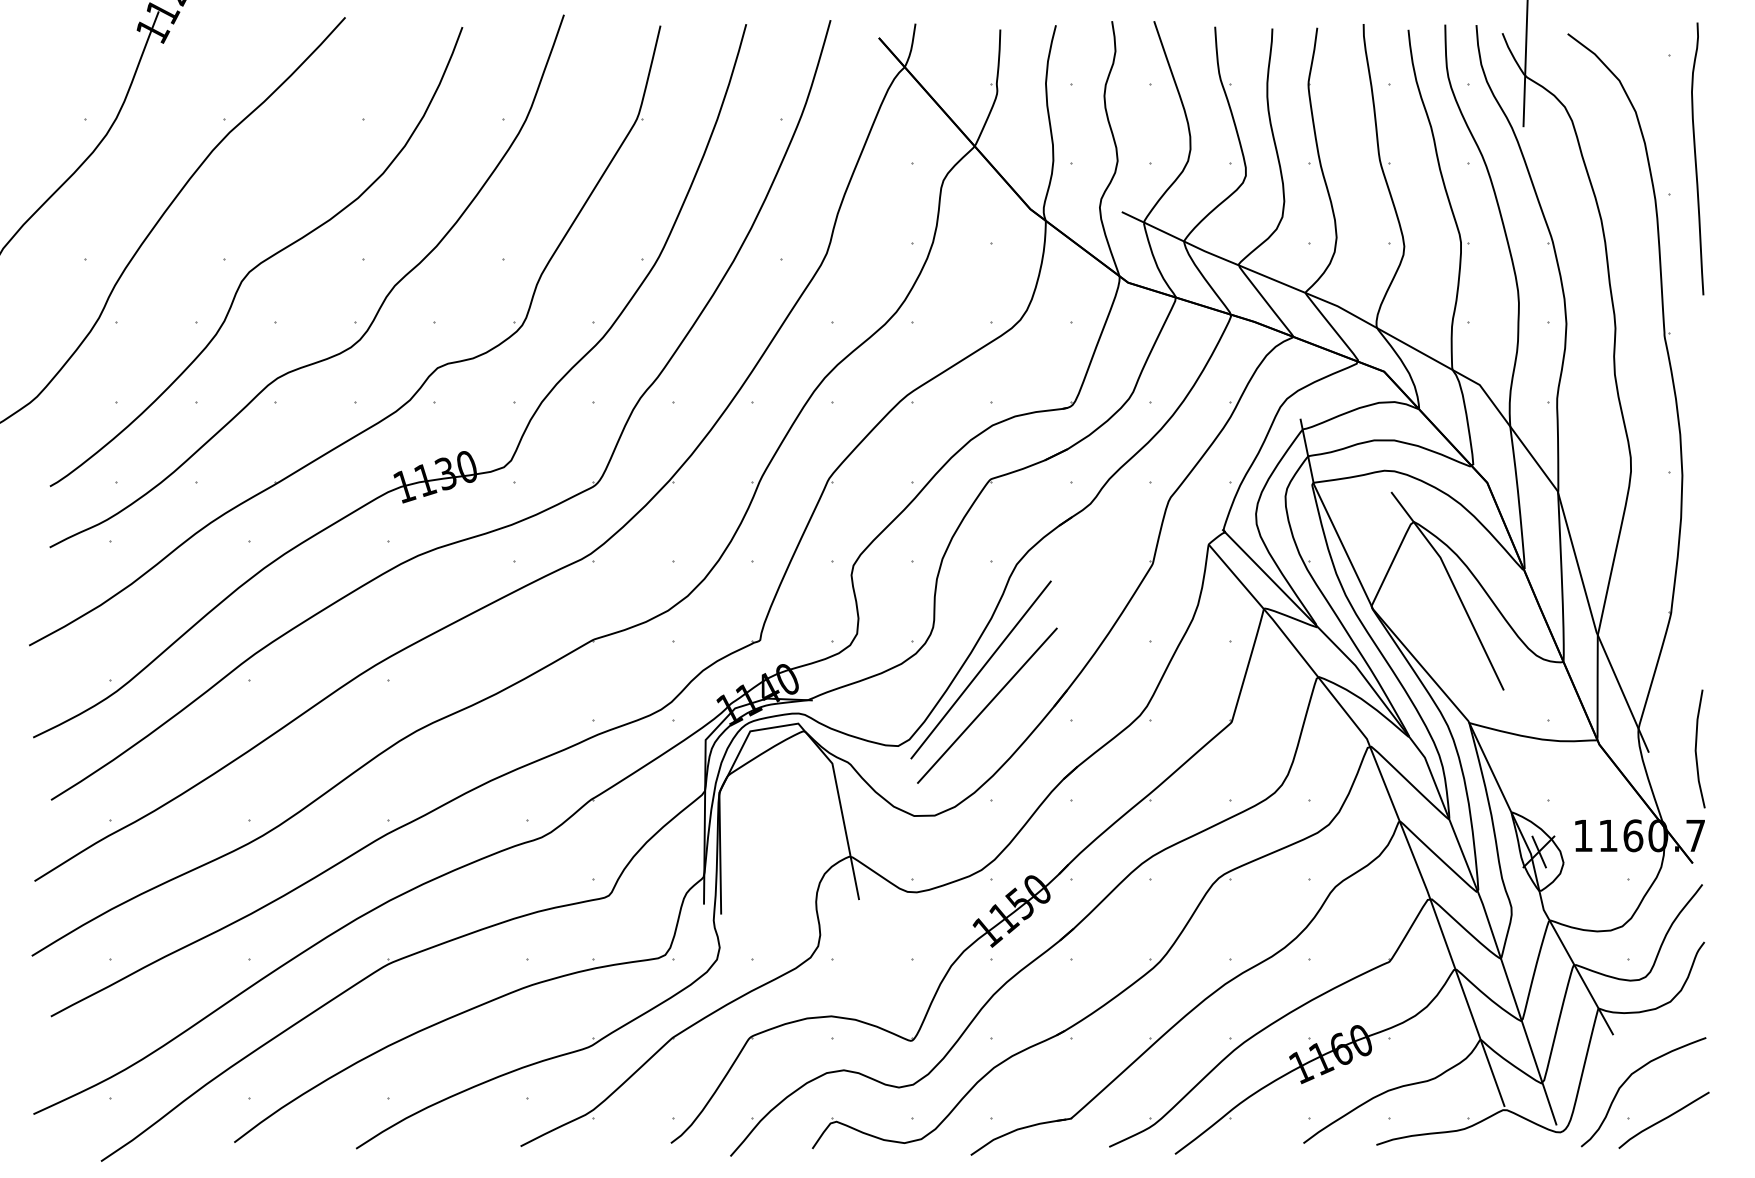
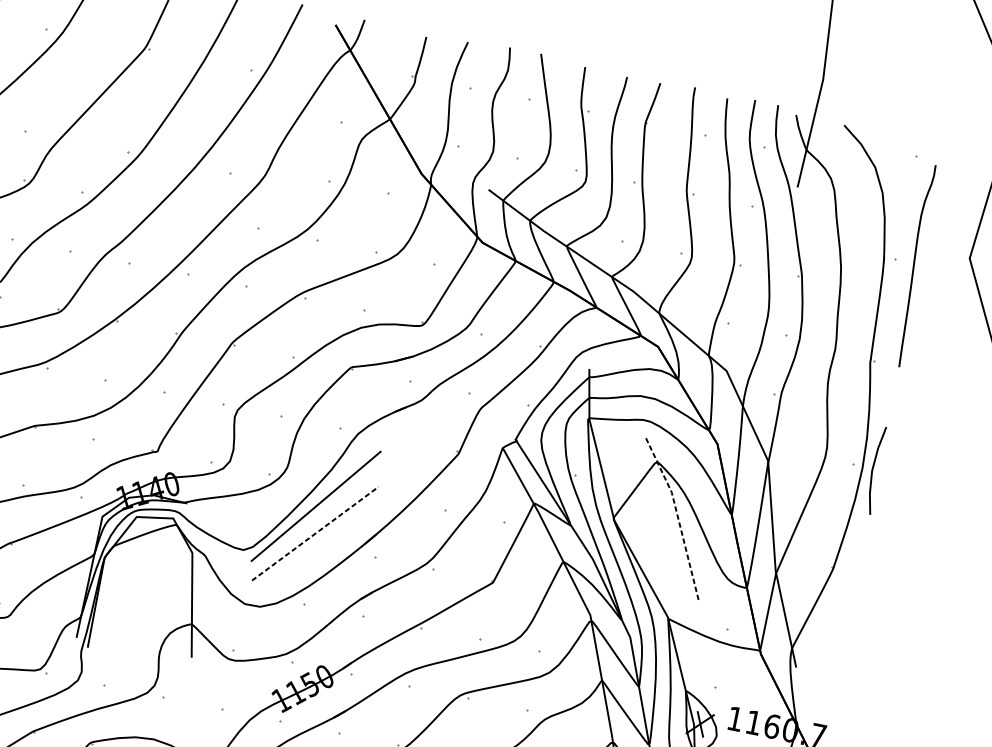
curve: (1696, 158) -> (914, 265), moved
line: (1454, 586) -> (677, 515), solid -> dashed
line: (987, 705) -> (315, 533), solid -> dashed
line: (1696, 748) -> (873, 469), moved

